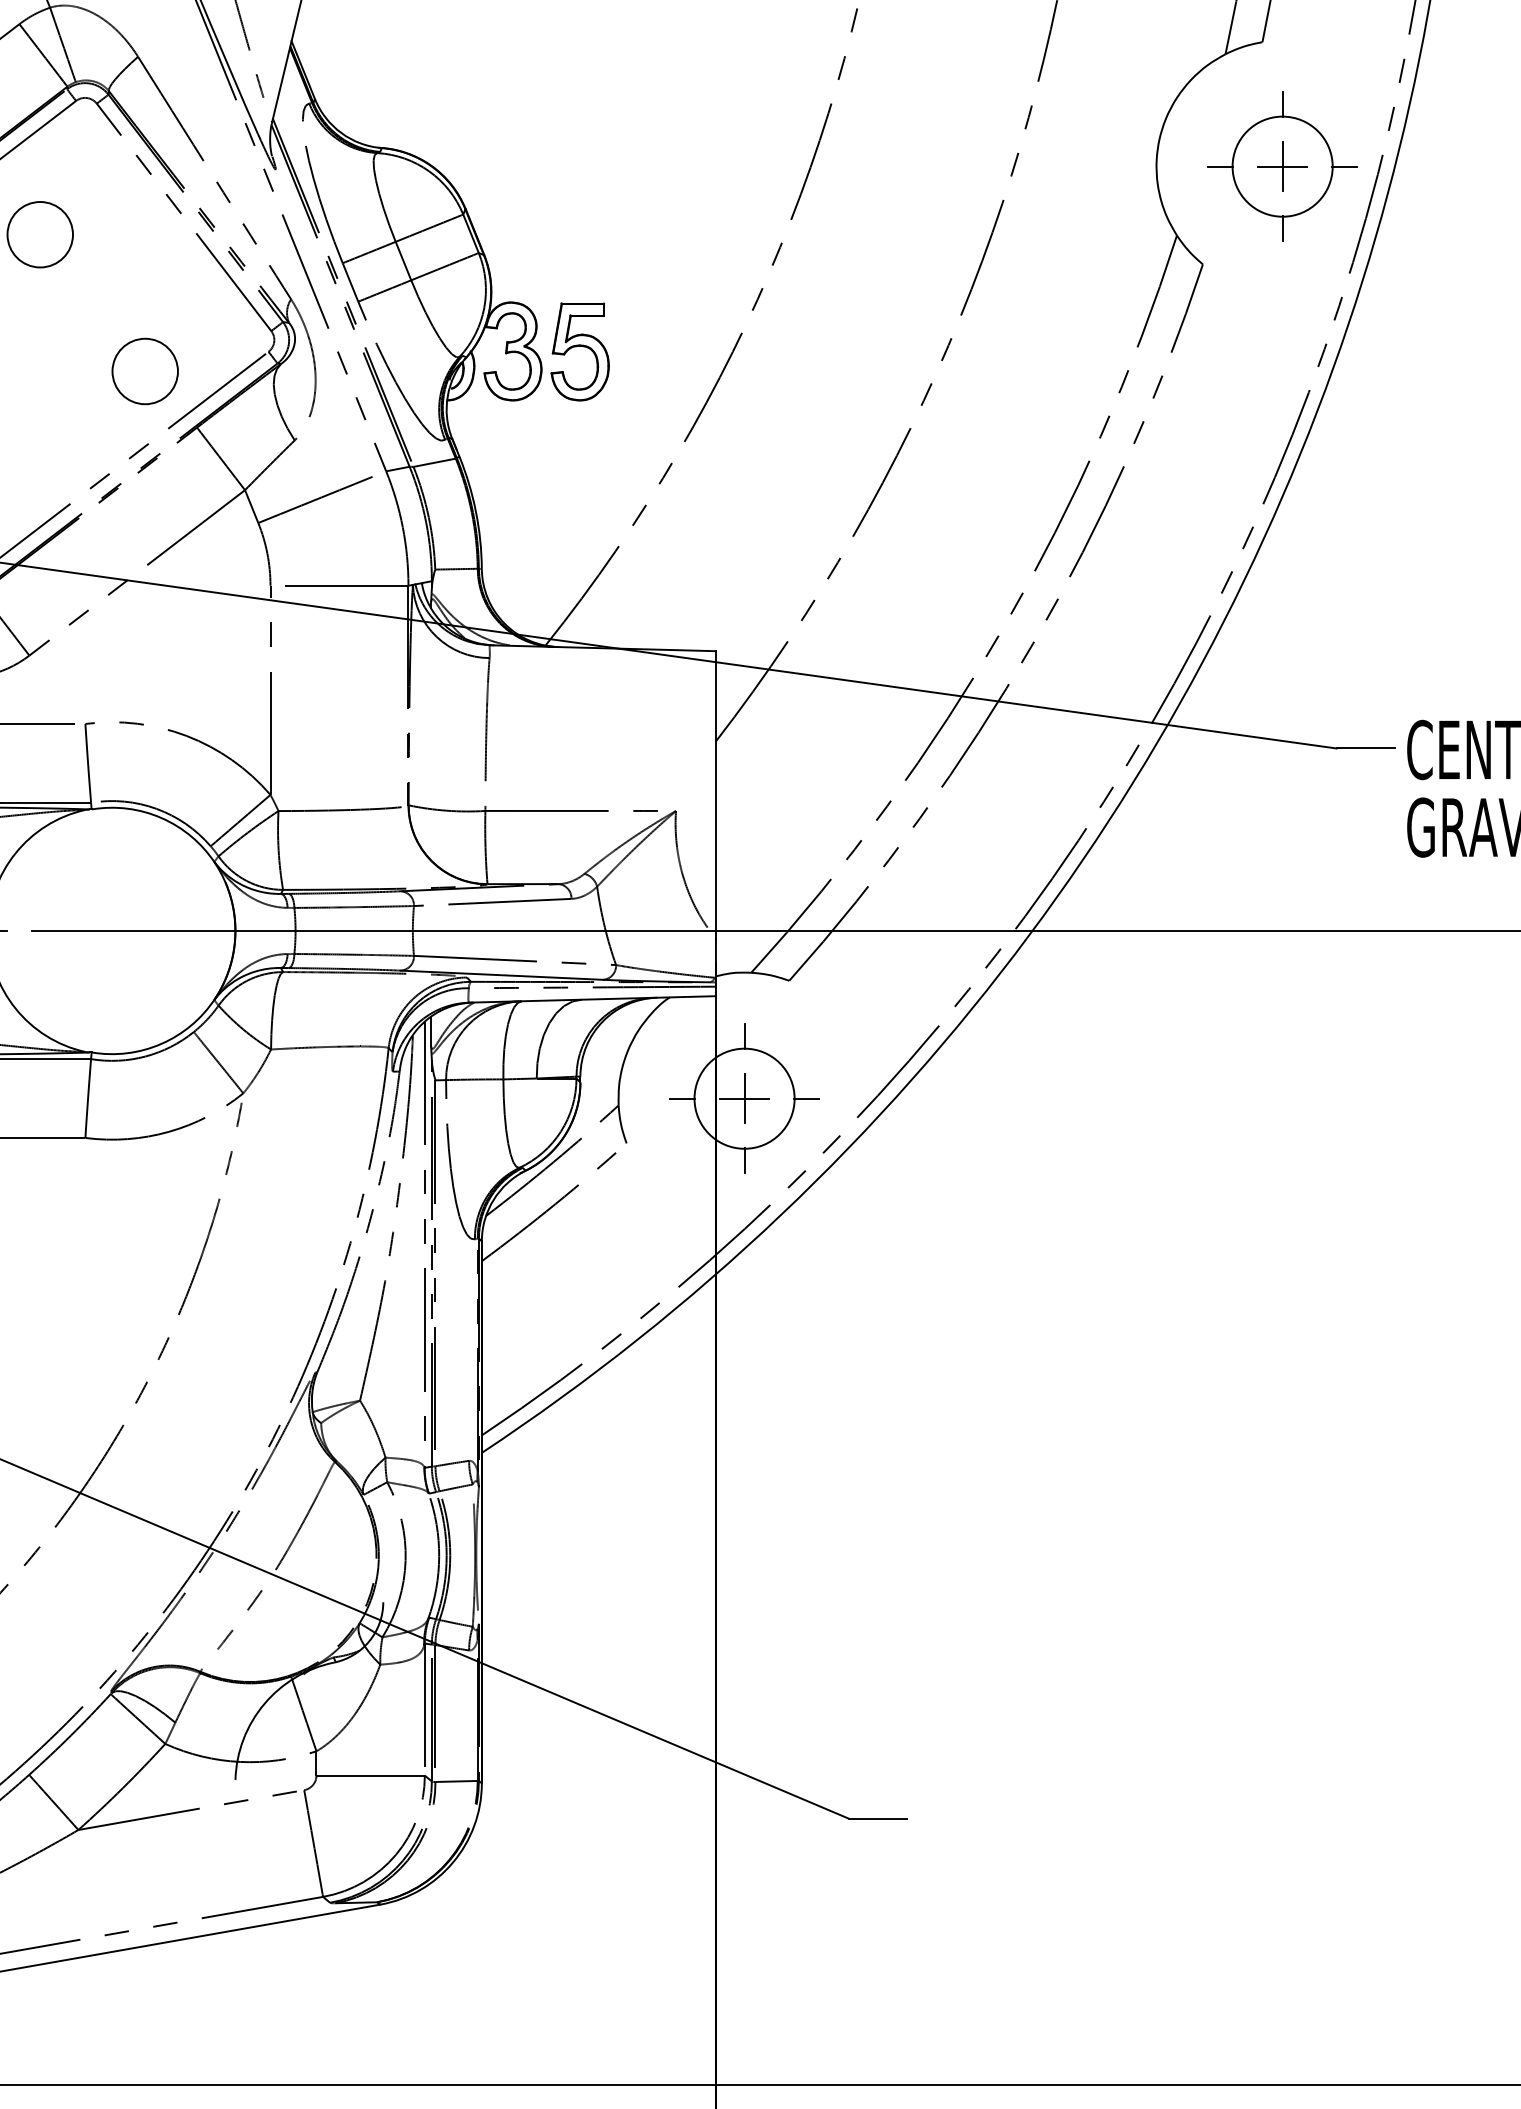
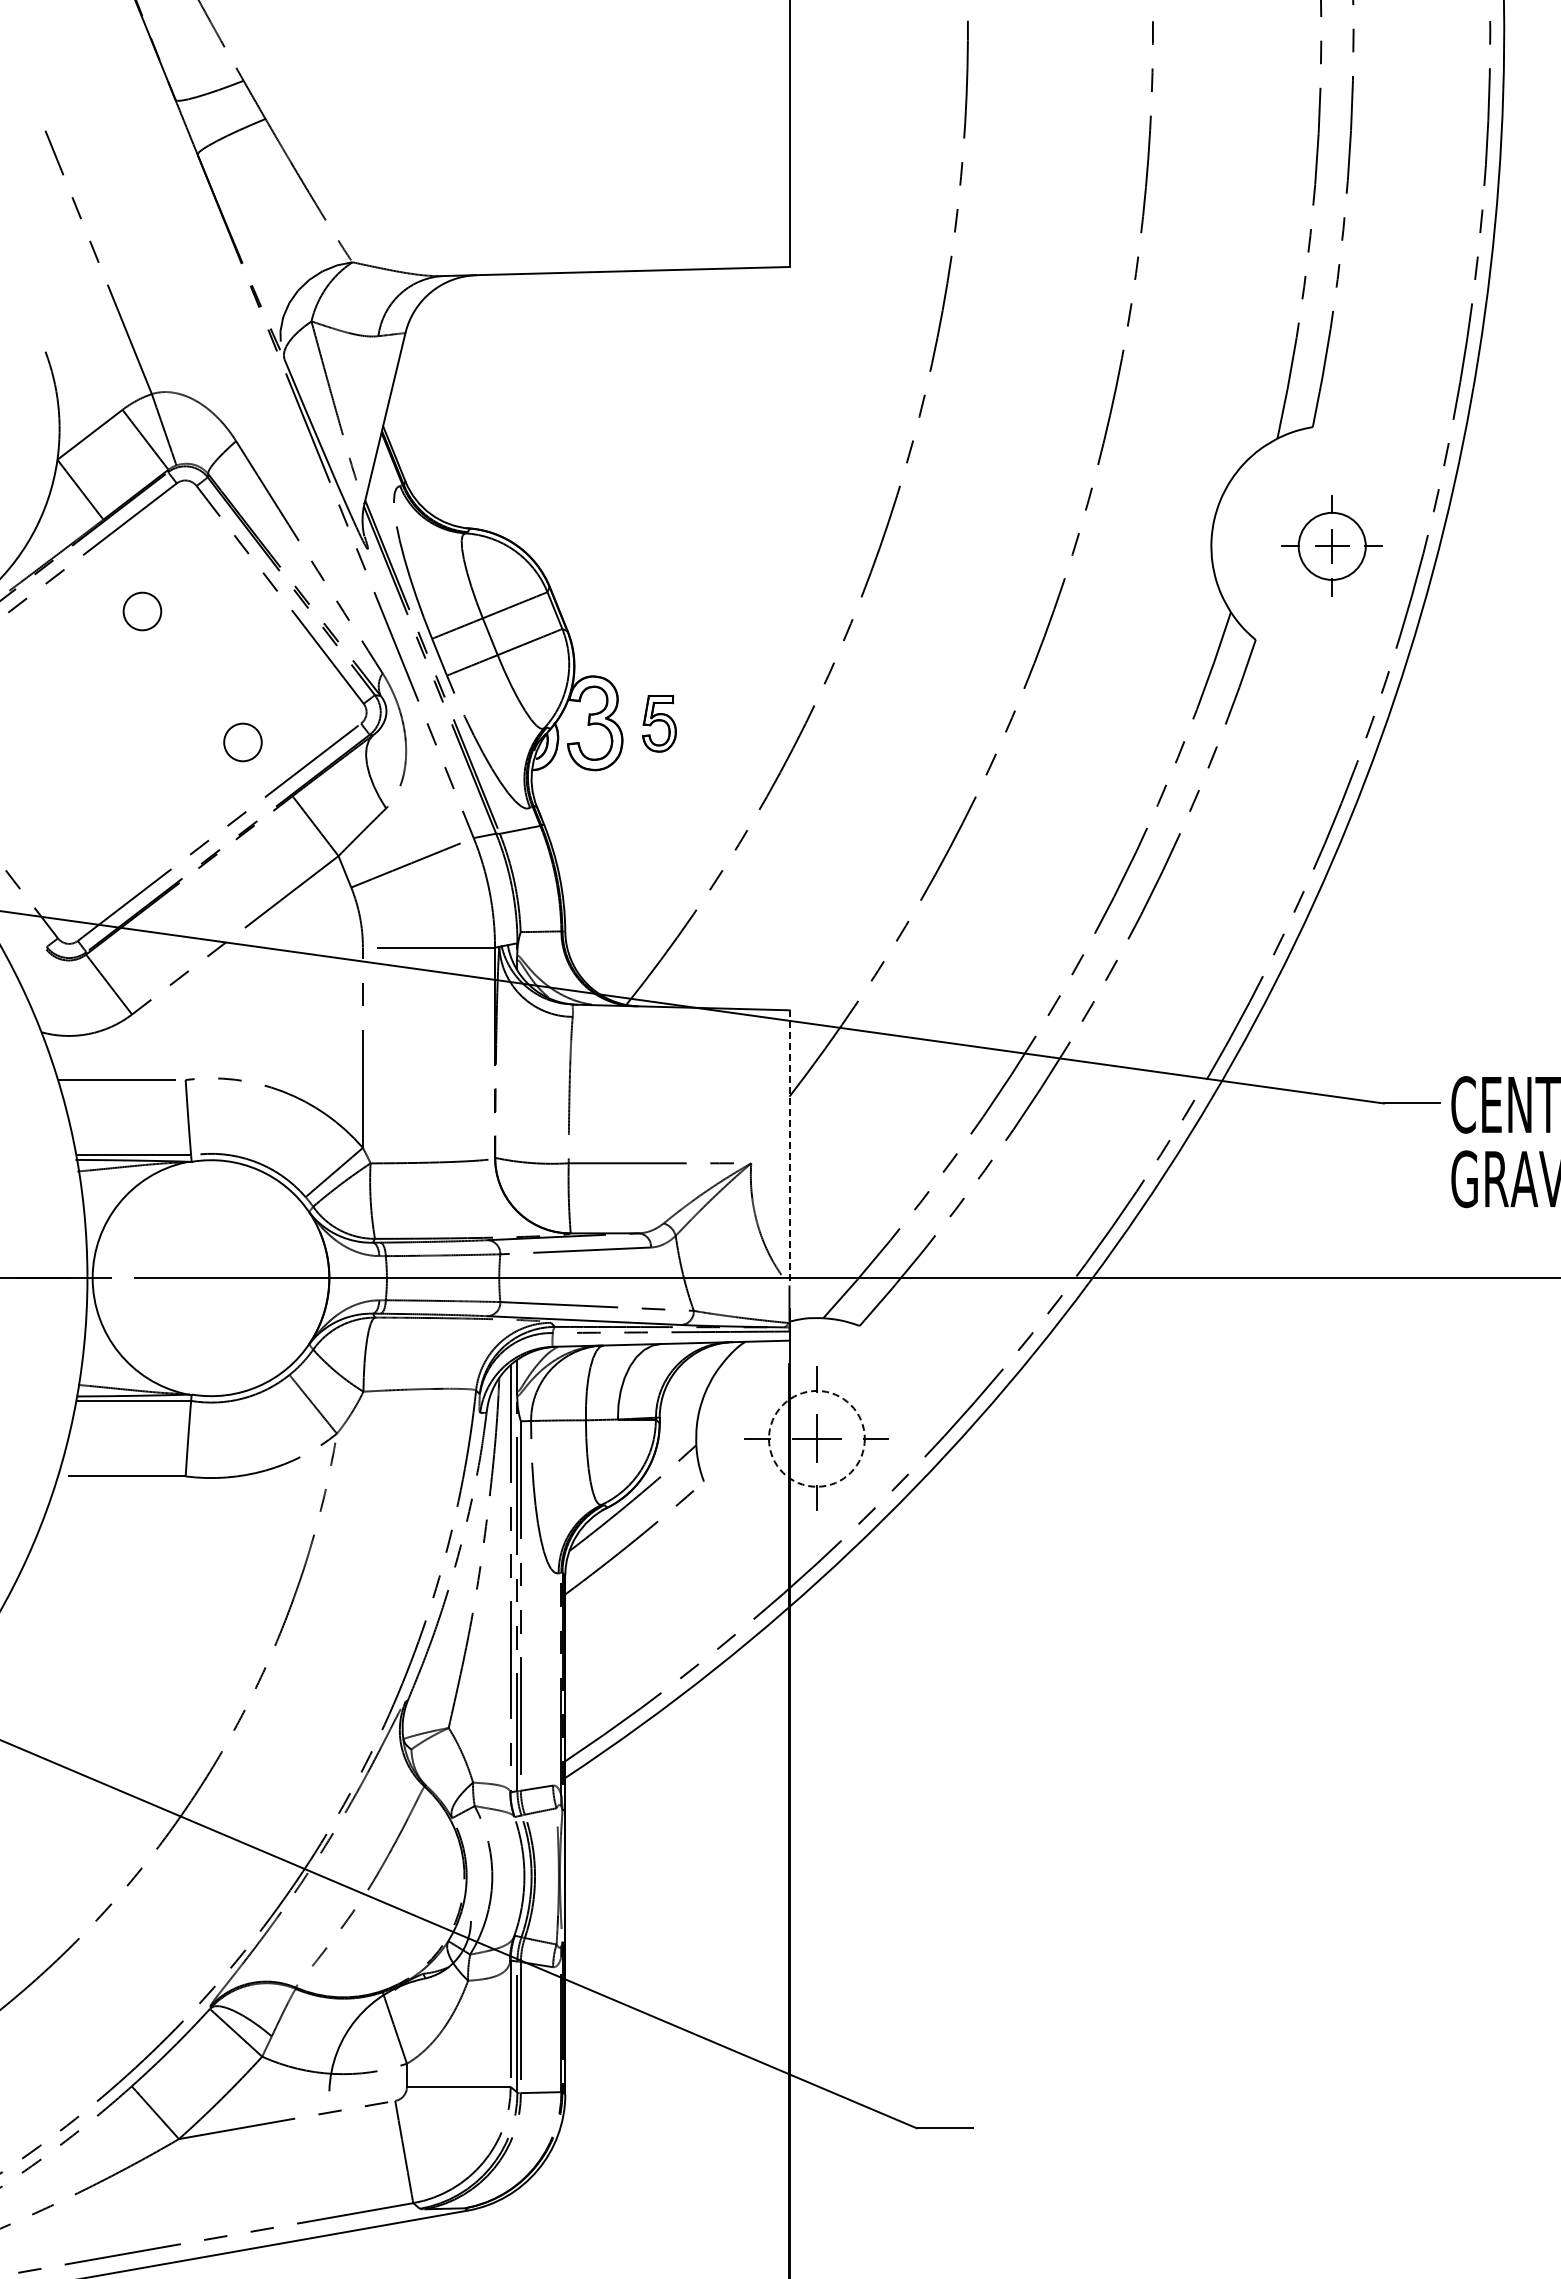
part: (1283, 166) -> (1332, 546), size x0.7
circle: (40, 234) -> (142, 611), size x0.6
part: (580, 351) -> (659, 723), size x0.6
circle: (144, 371) -> (242, 742), size x0.6
line: (715, 794) -> (789, 1147), solid -> dashed
circle: (744, 1098) -> (816, 1438), solid -> dashed

